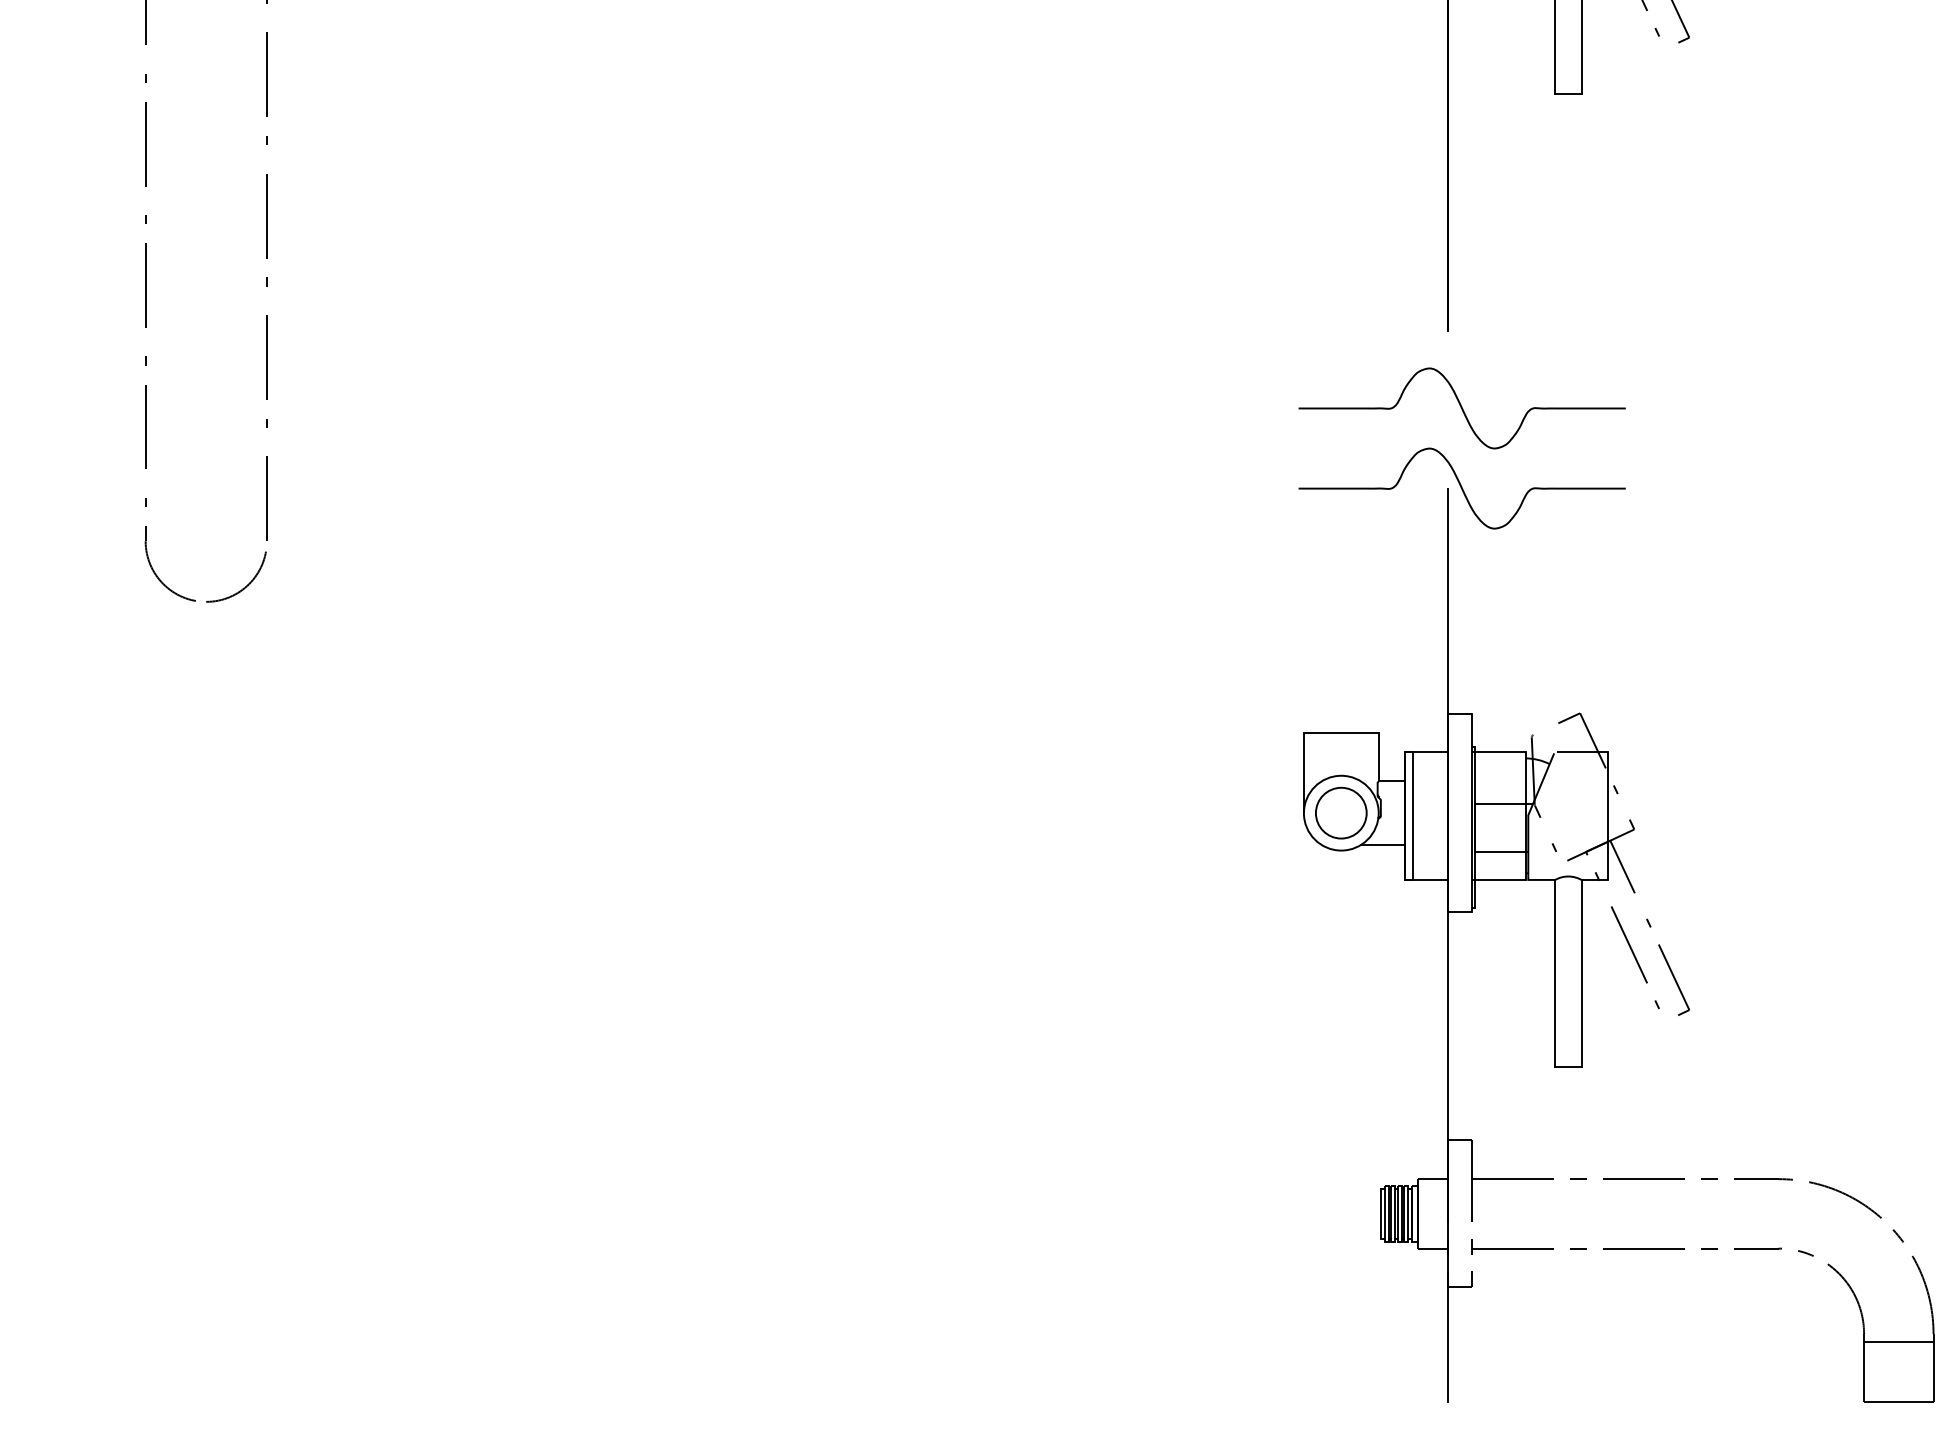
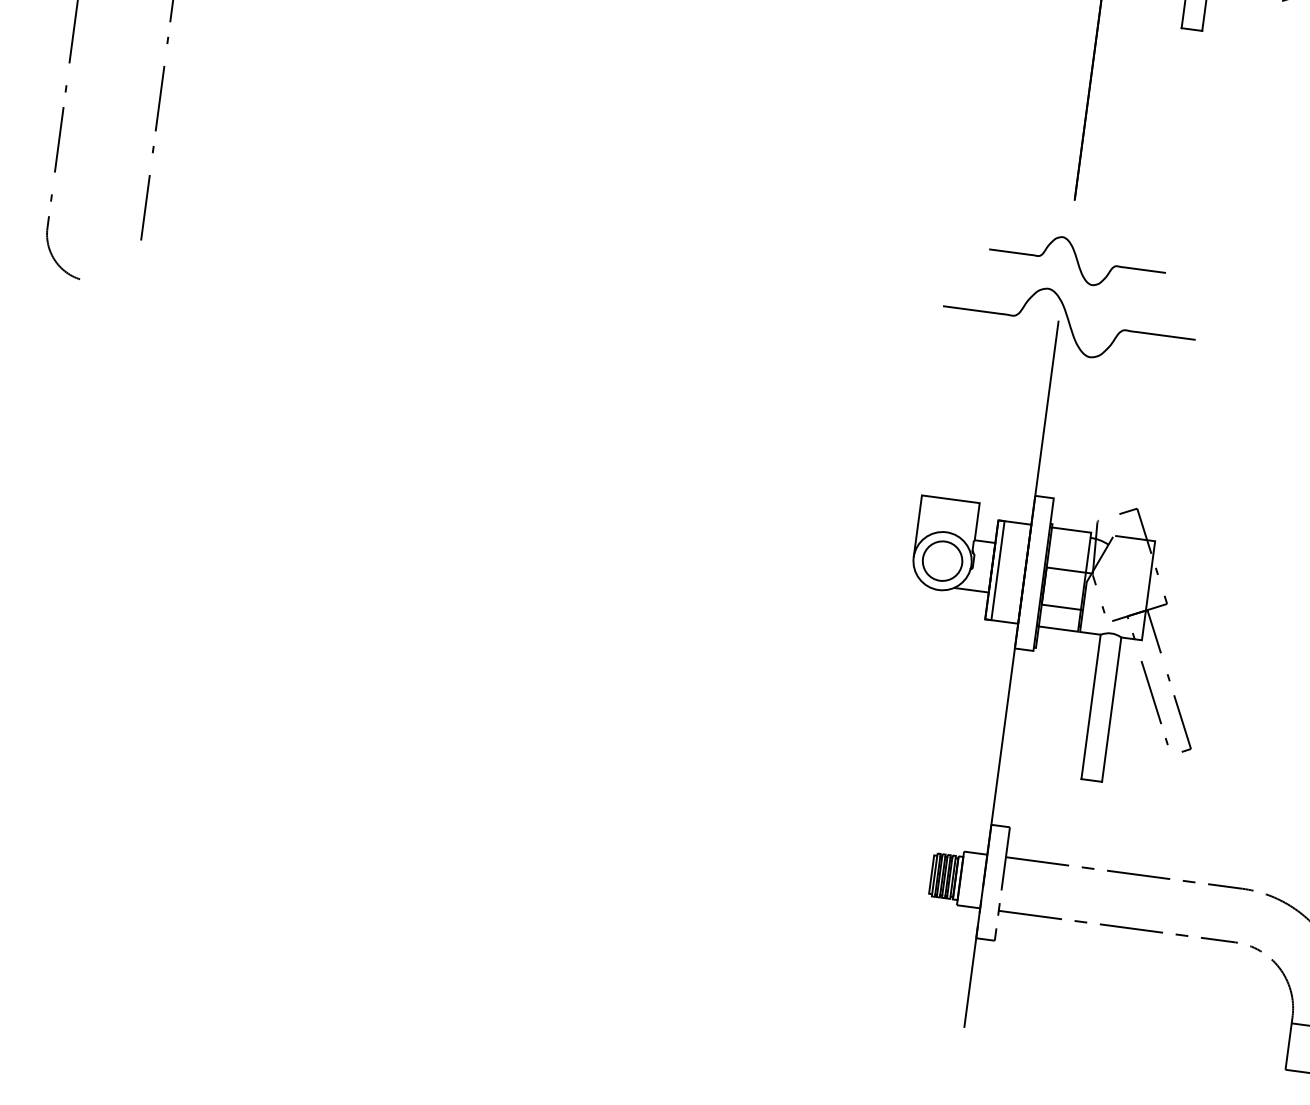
part: (1461, 408) -> (1077, 261), size x0.7
arc: (243, 587) -> (118, 273), removed

